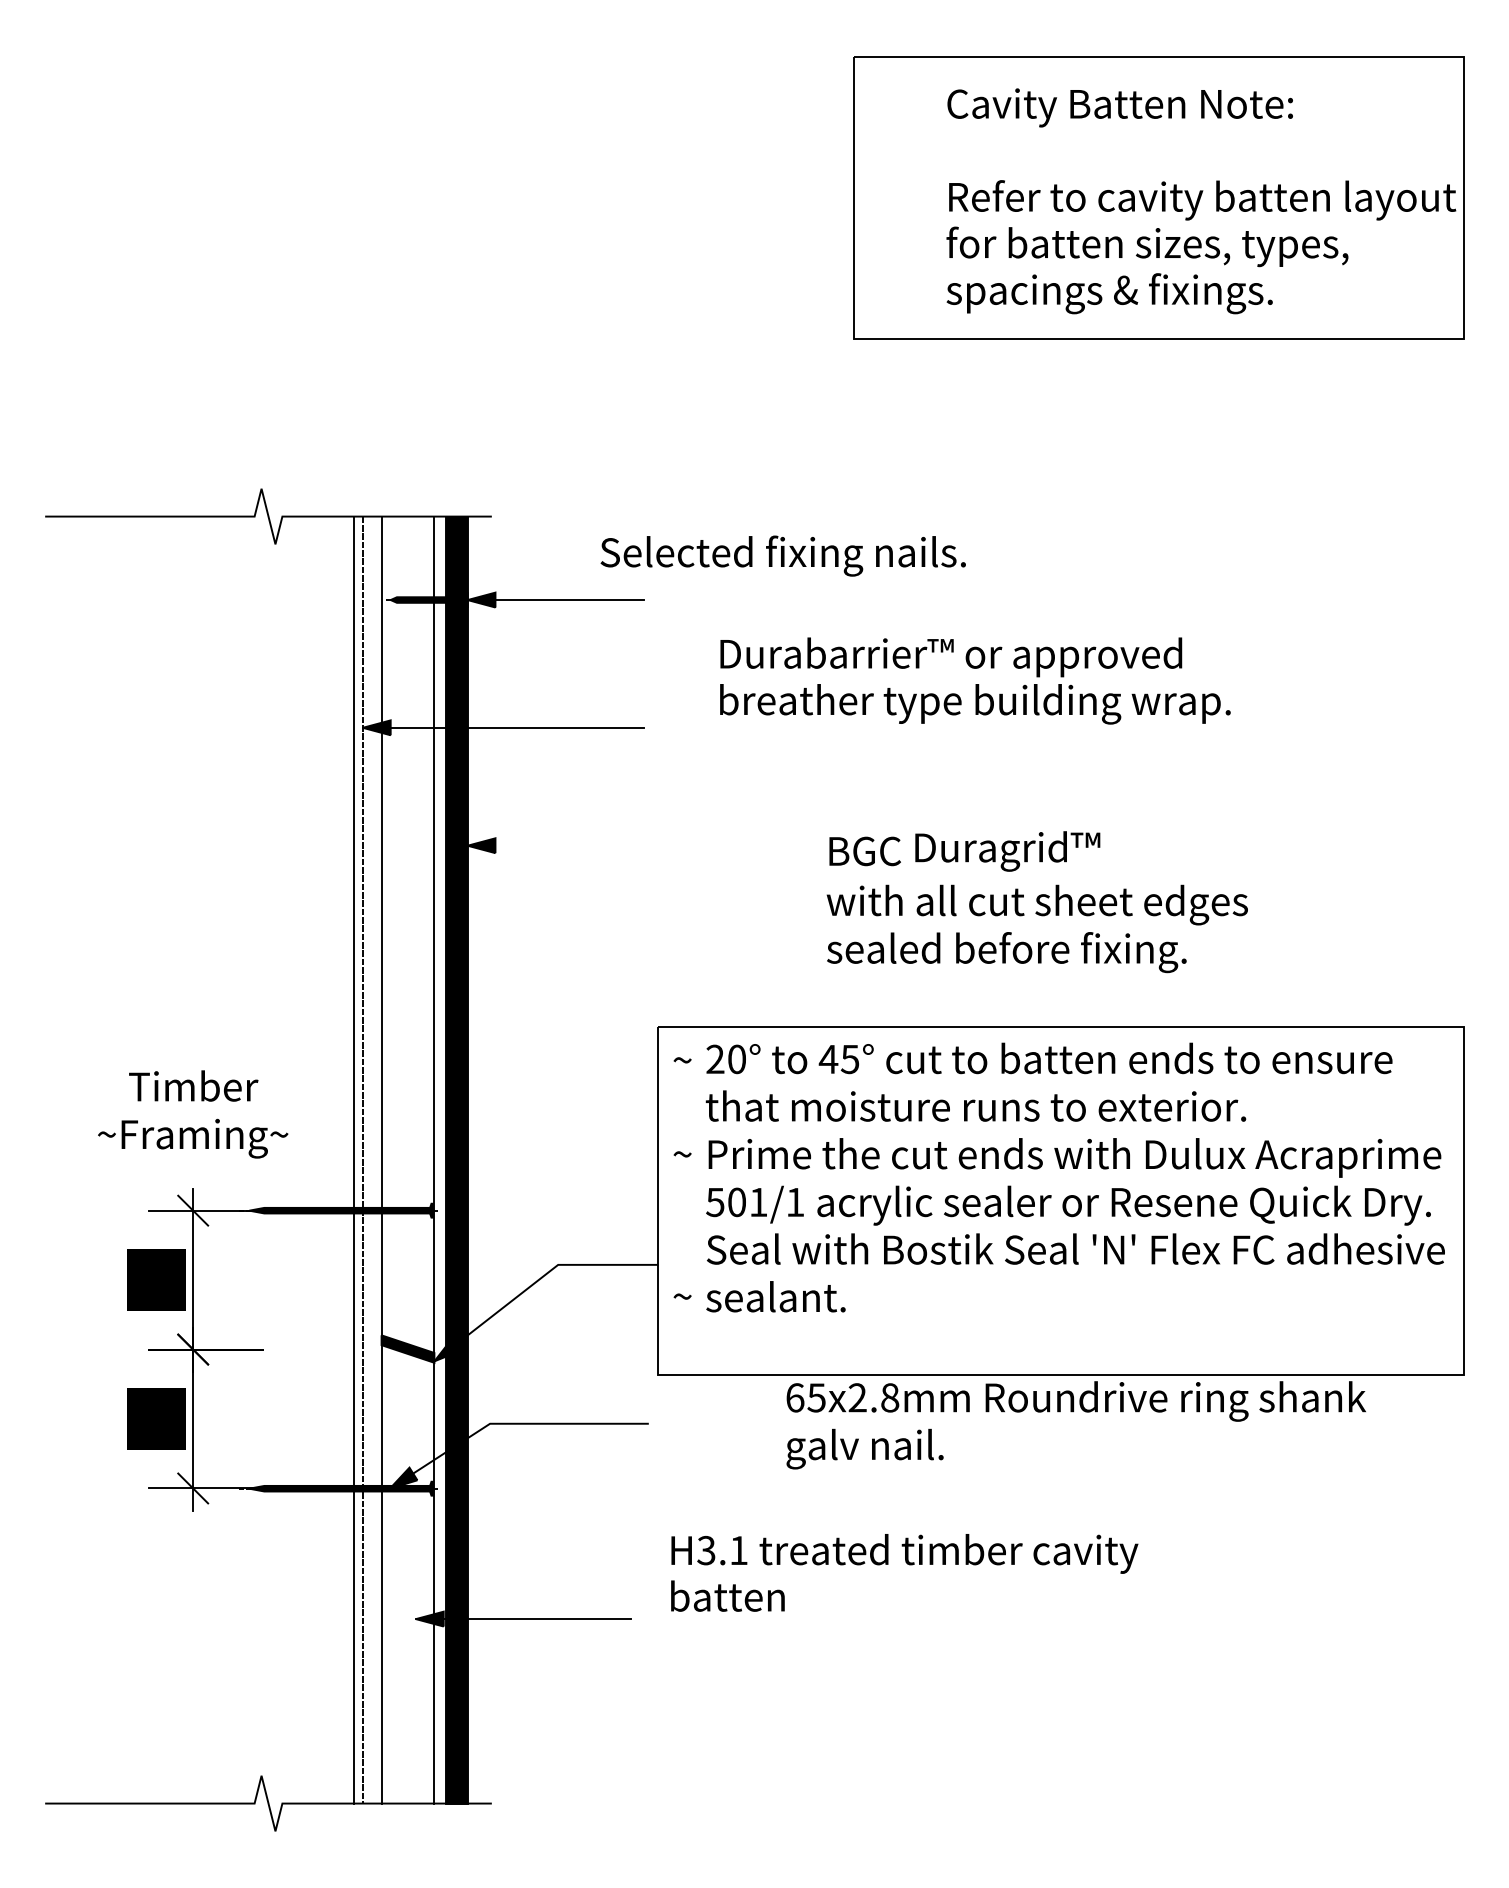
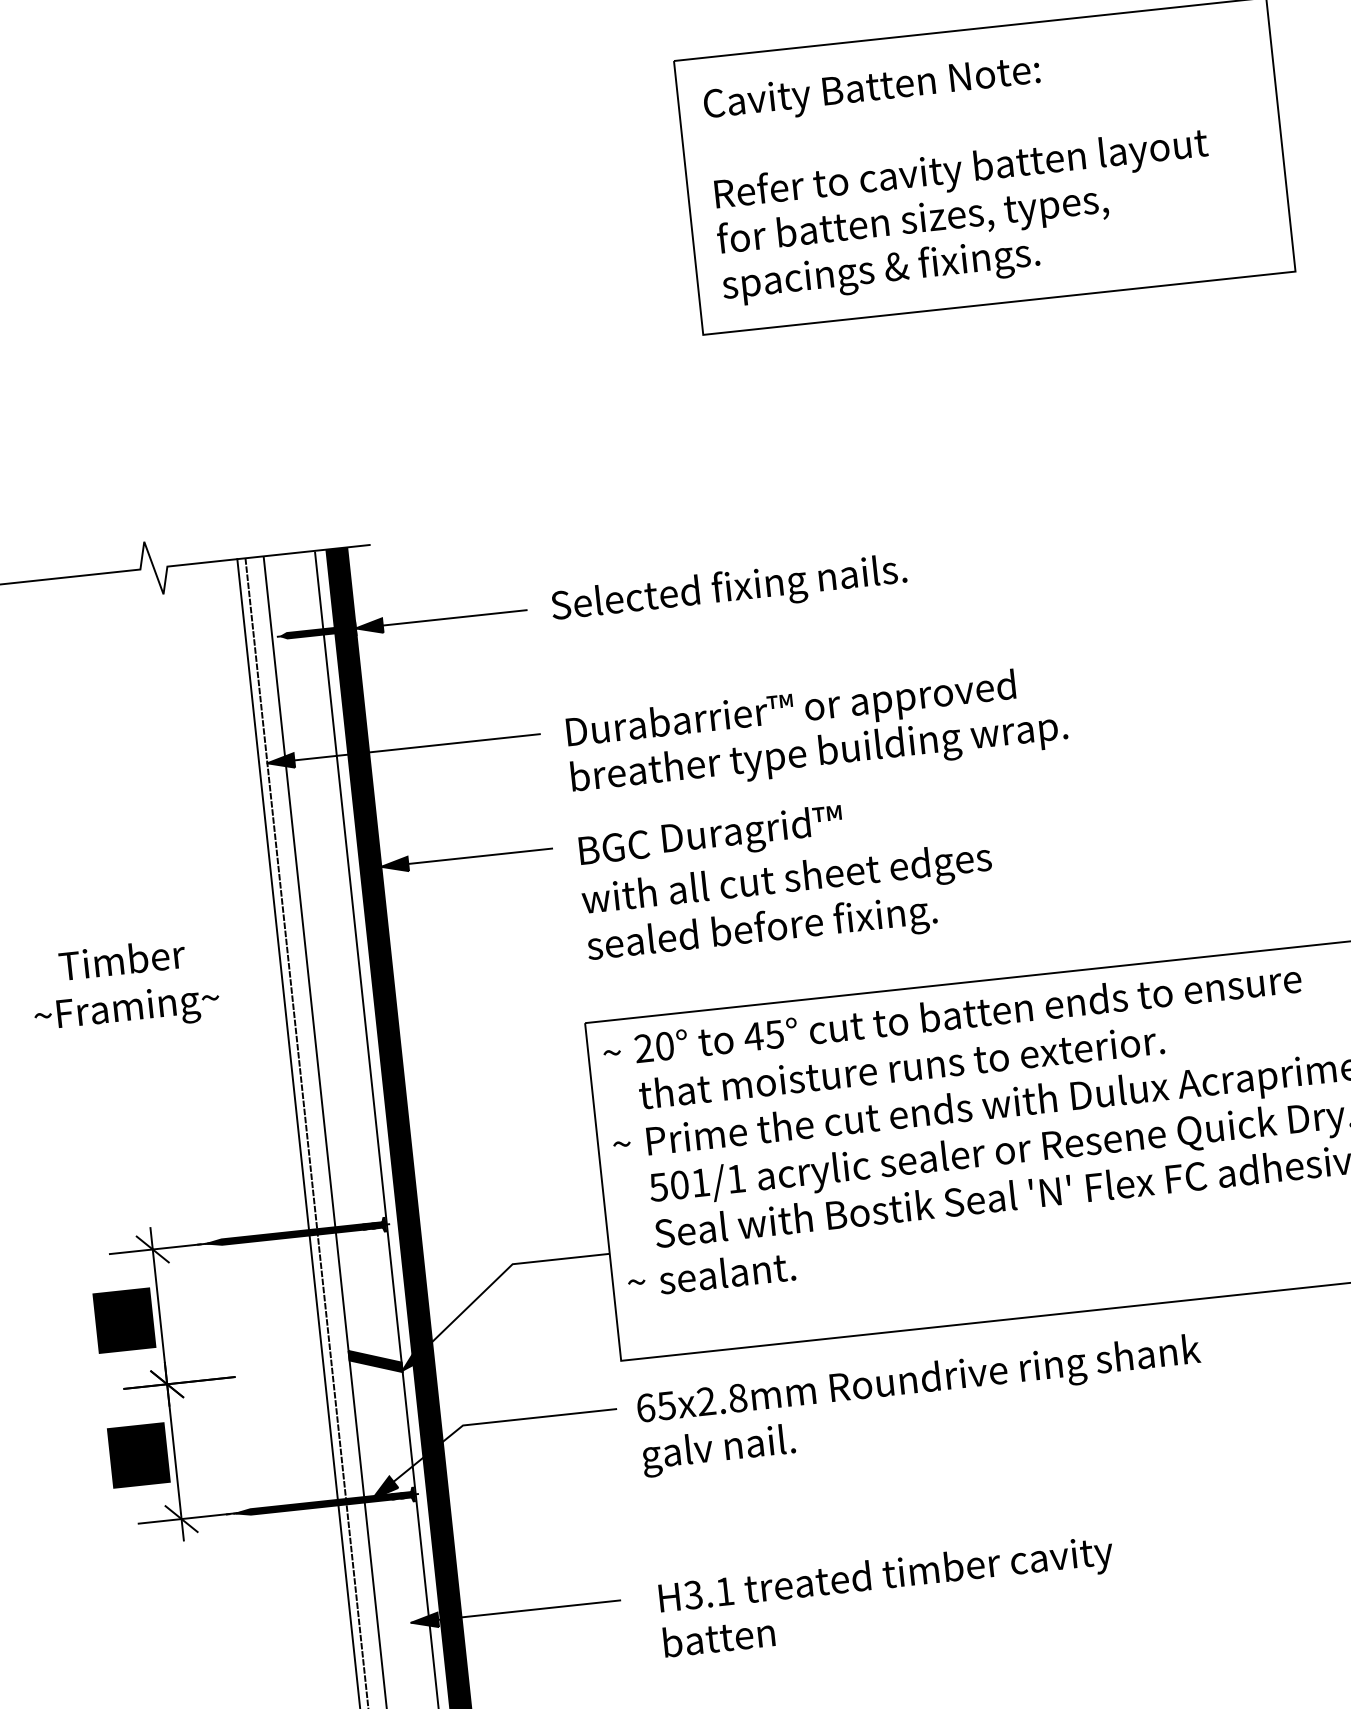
text: (1201, 201) -> (960, 172), moved
text: (782, 555) -> (728, 590), moved
text: (975, 680) -> (817, 731), moved
line: (555, 845) -> (466, 857), added
text: (1036, 902) -> (785, 879), moved
text: (193, 1114) -> (125, 987), moved
text: (1075, 1425) -> (920, 1405), moved
text: (904, 1572) -> (887, 1595), moved

